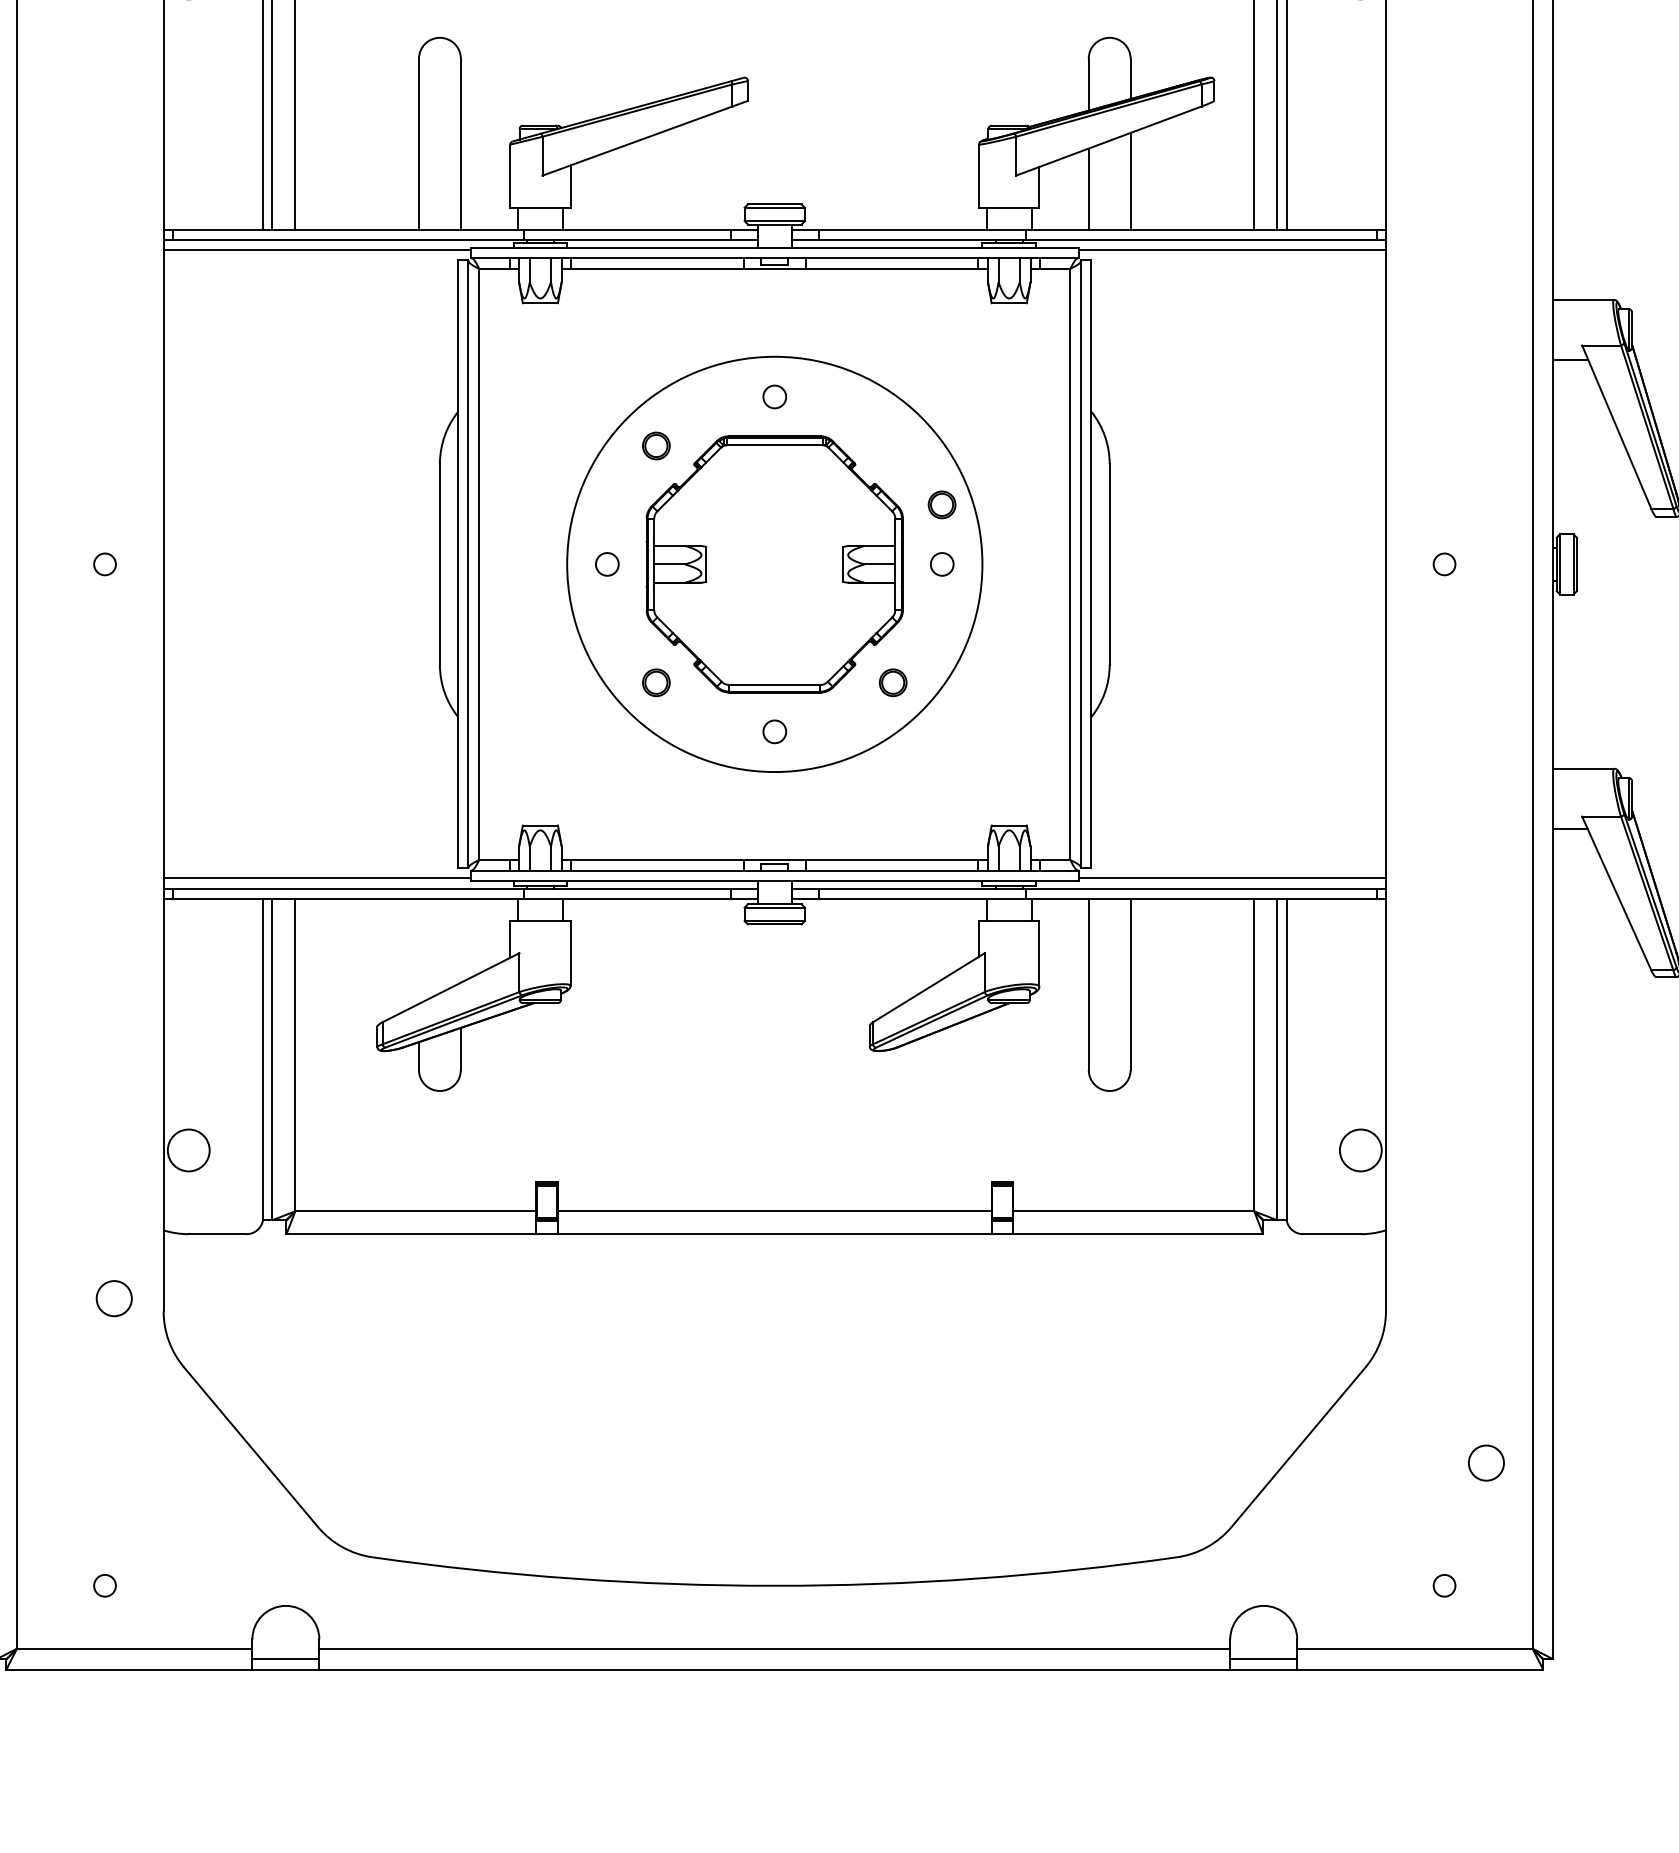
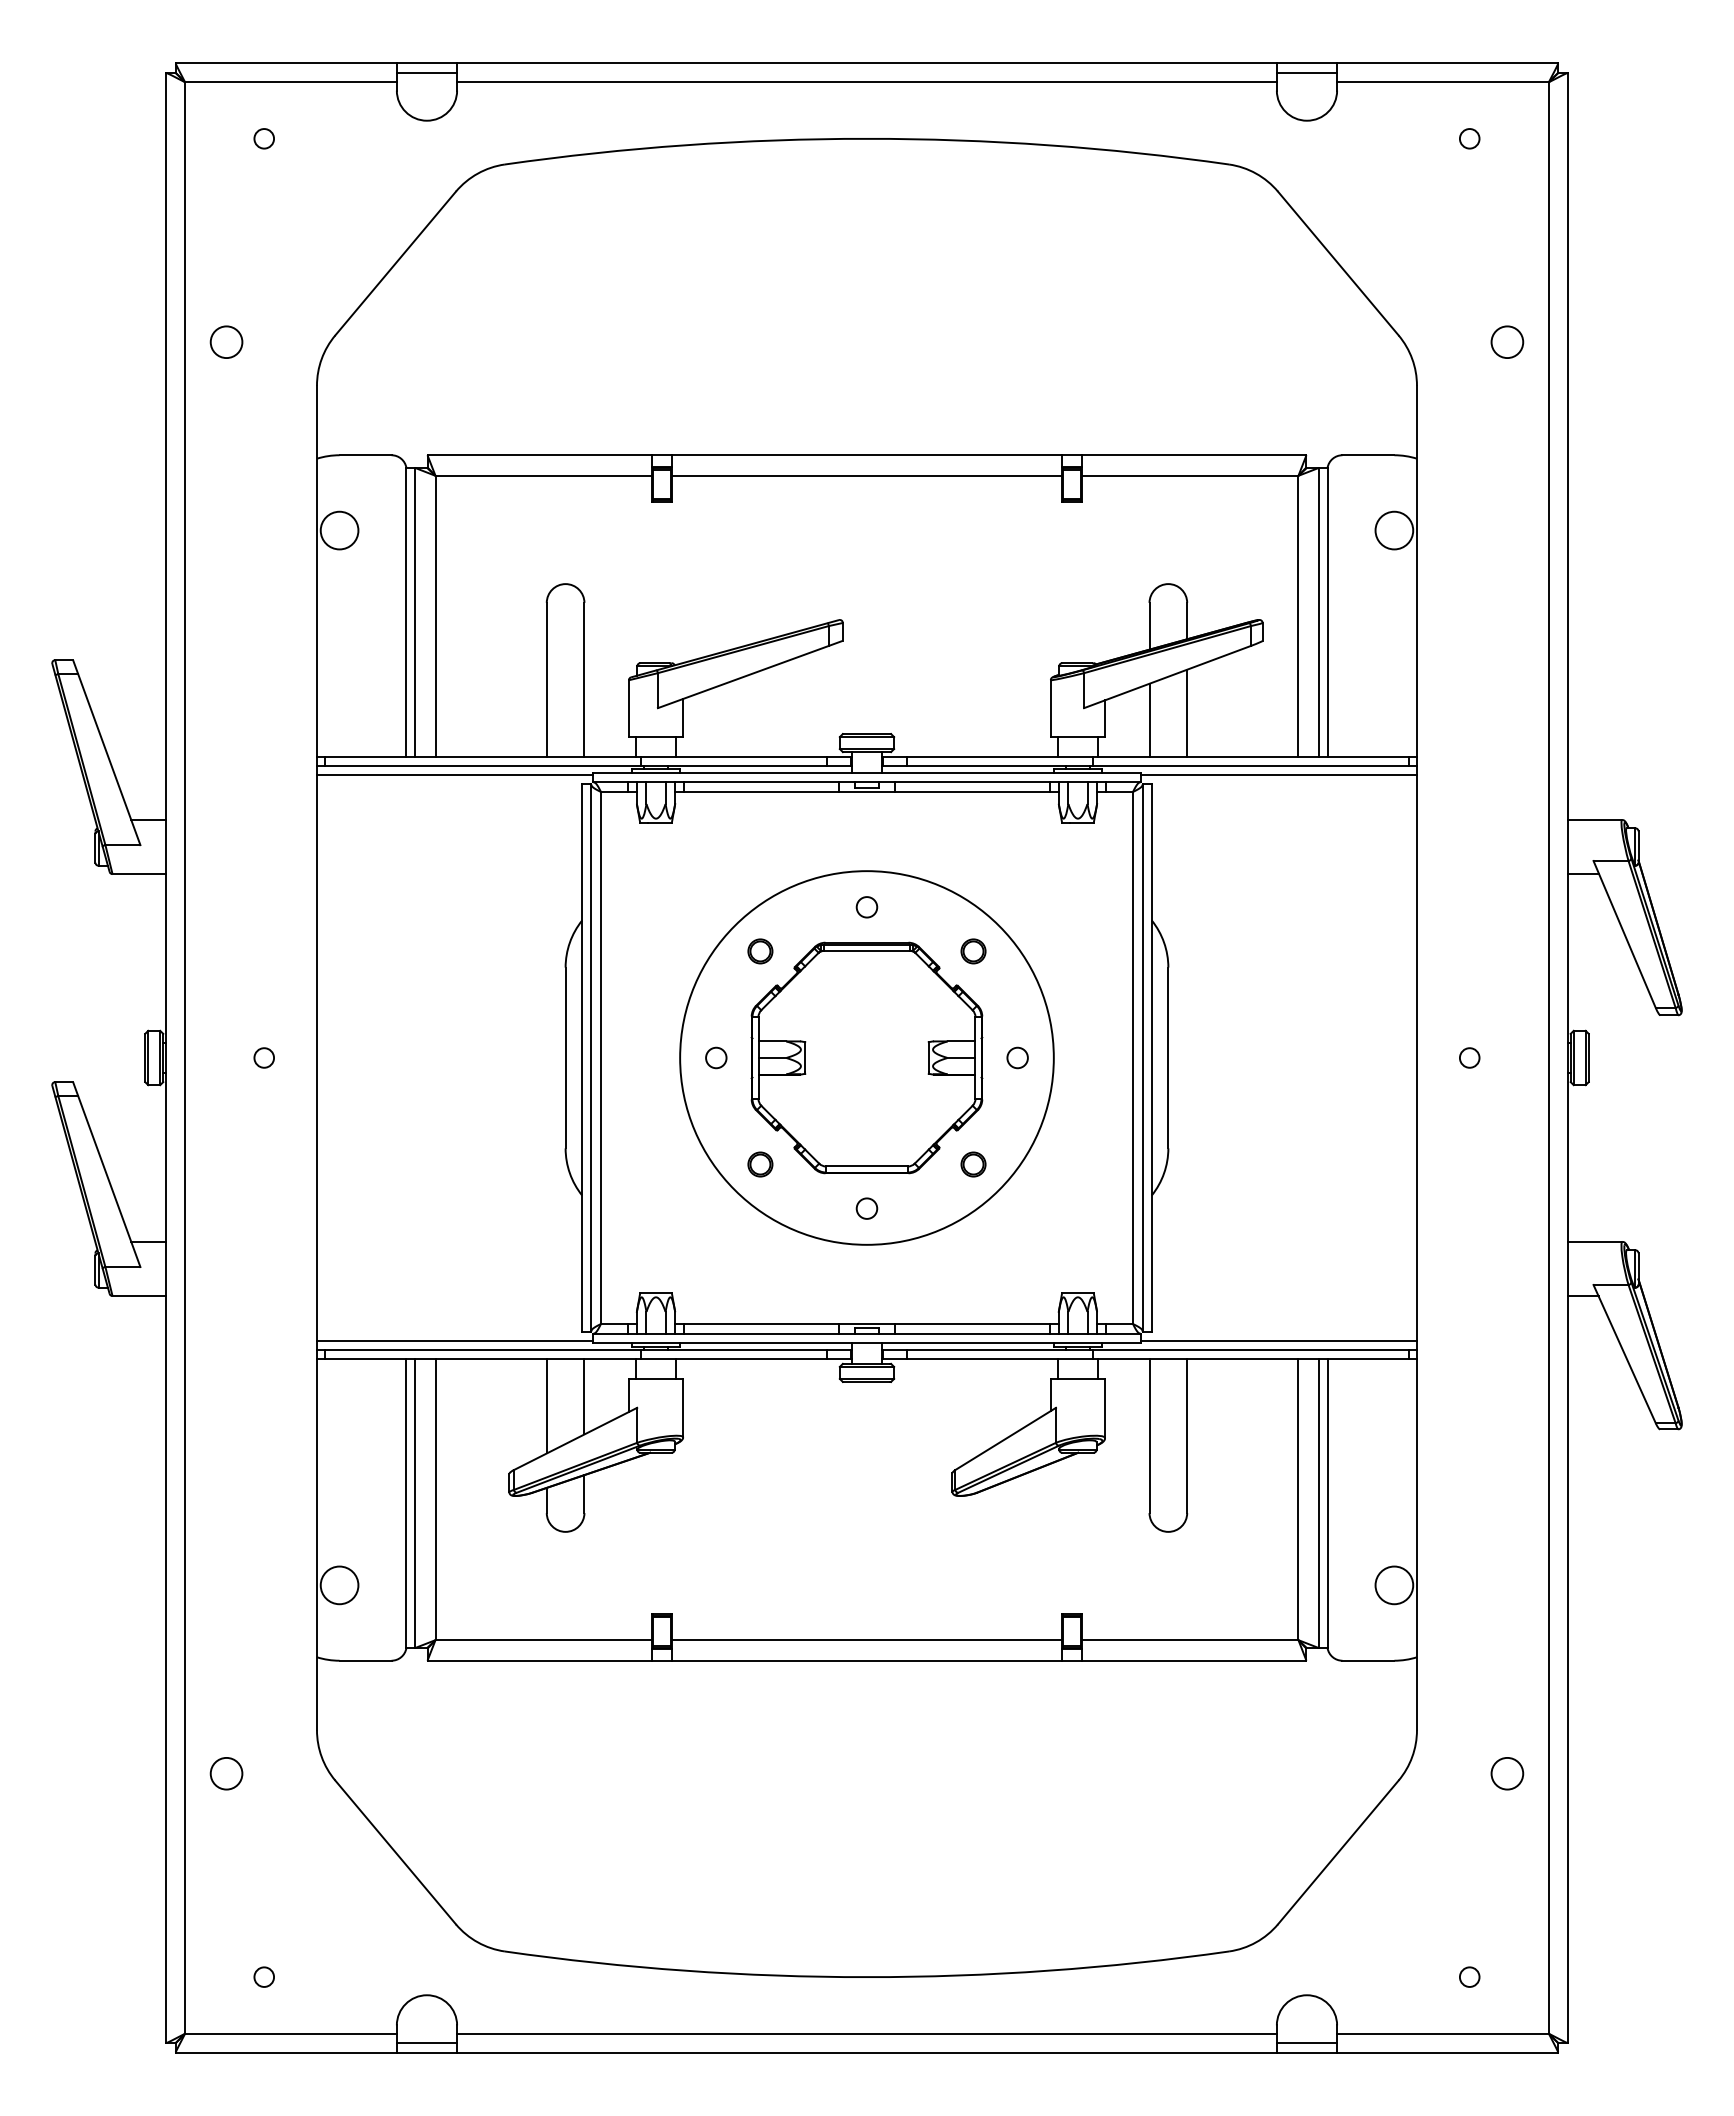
part: (942, 504) -> (973, 951), moved
line: (460, 940) -> (584, 1396), added
line: (418, 951) -> (546, 1406), added
circle: (114, 1298) -> (226, 1773), moved
circle: (1486, 1462) -> (1507, 1773), moved

